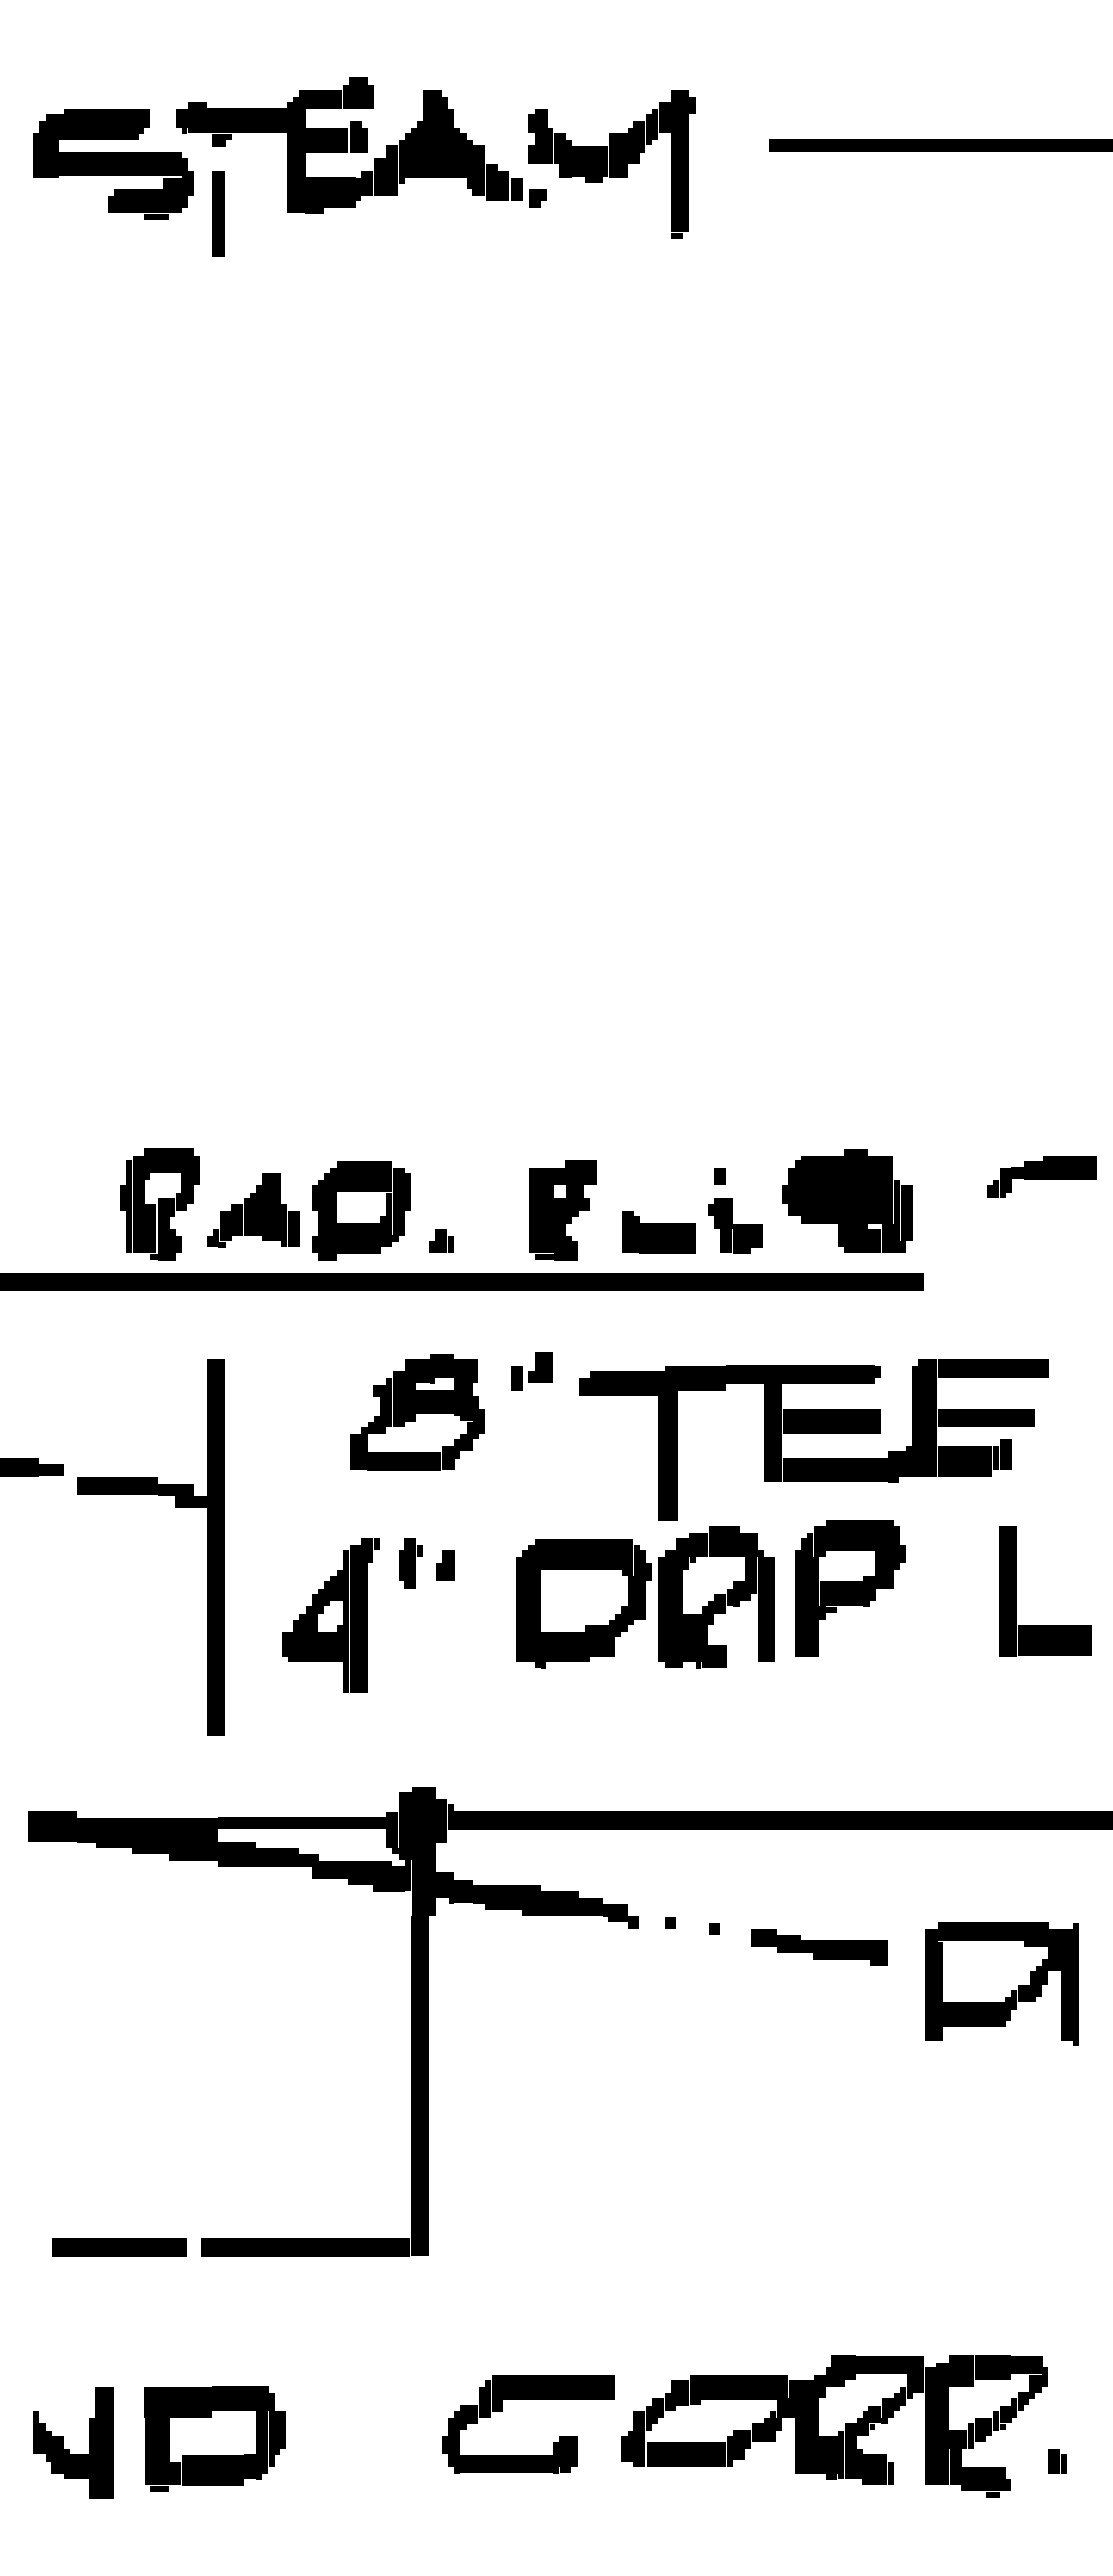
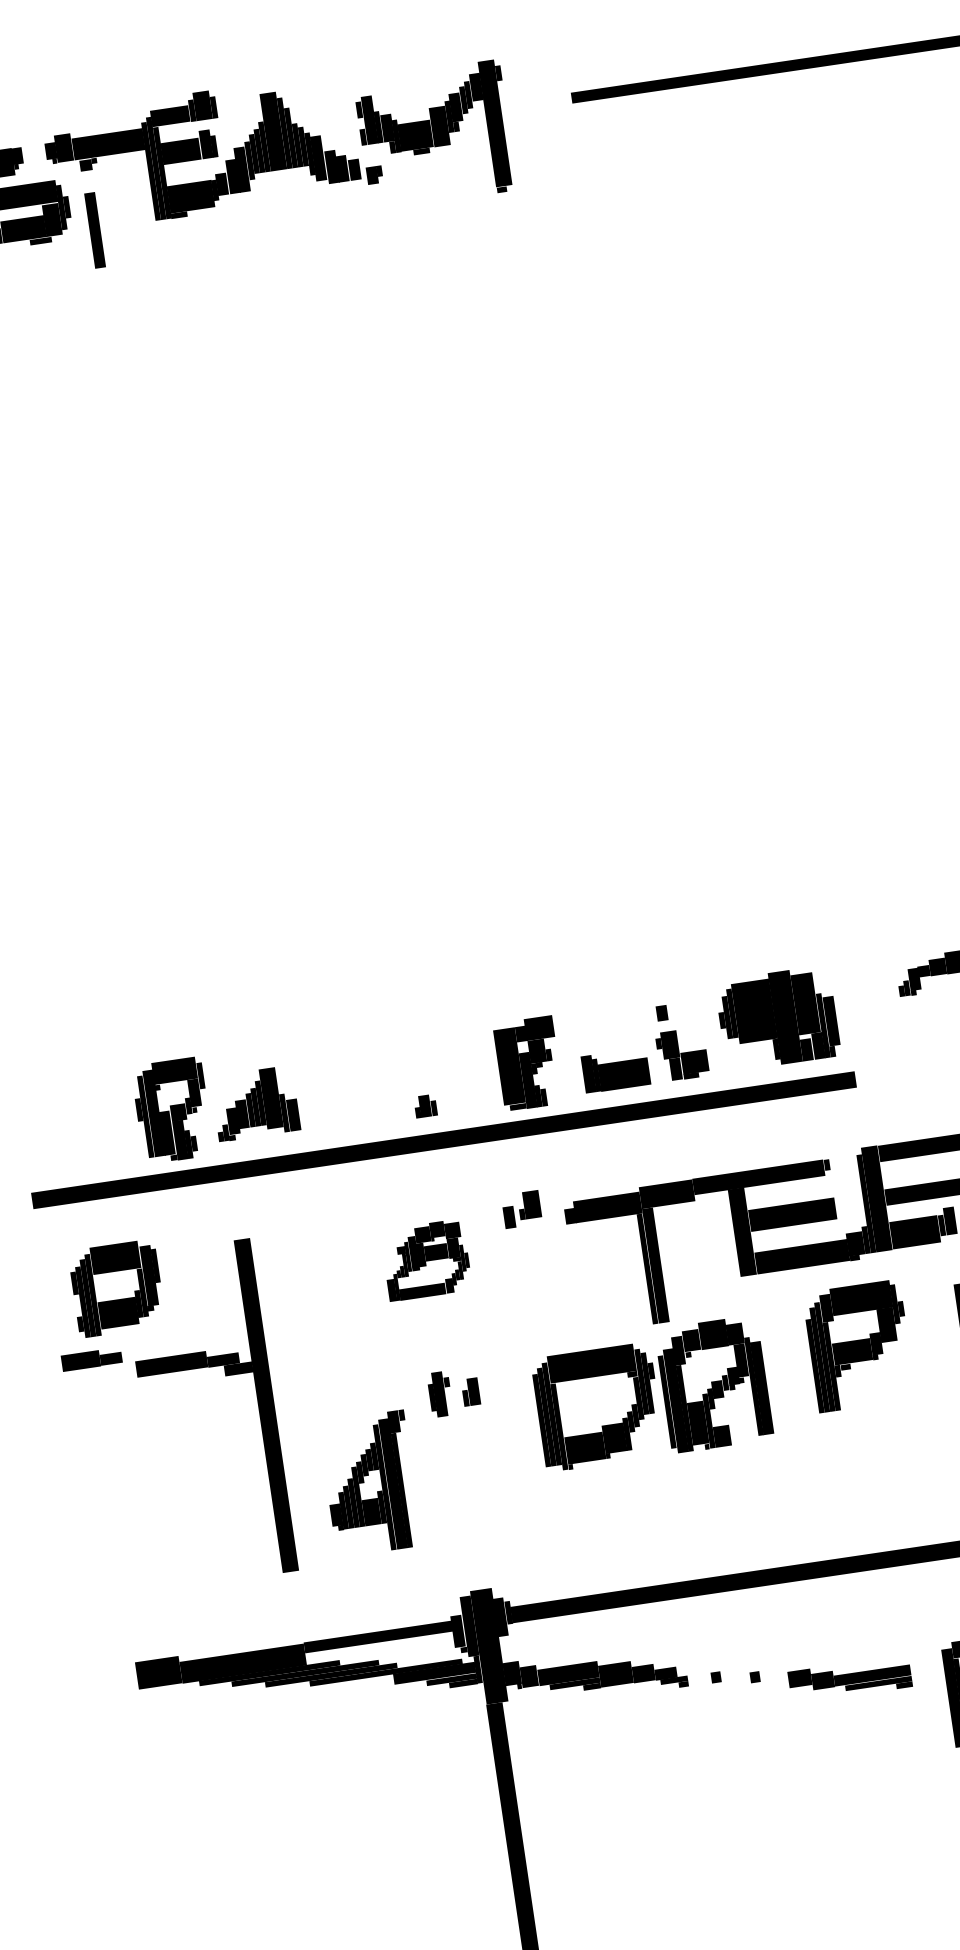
part: (361, 1223) -> (118, 1299), moved
part: (417, 1412) -> (426, 1260), size x0.7
part: (850, 1588) -> (859, 1346), moved
part: (330, 1615) -> (370, 1483), moved

